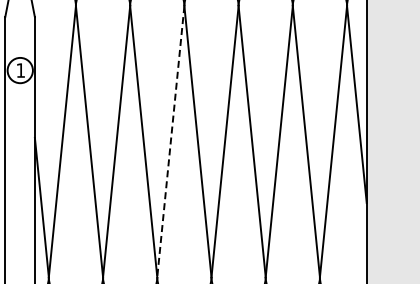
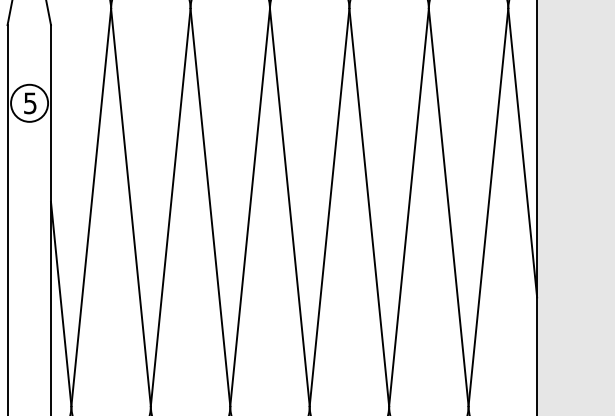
text: (20, 70) -> (29, 103), 1 -> 5
line: (170, 142) -> (249, 208), dashed -> solid

